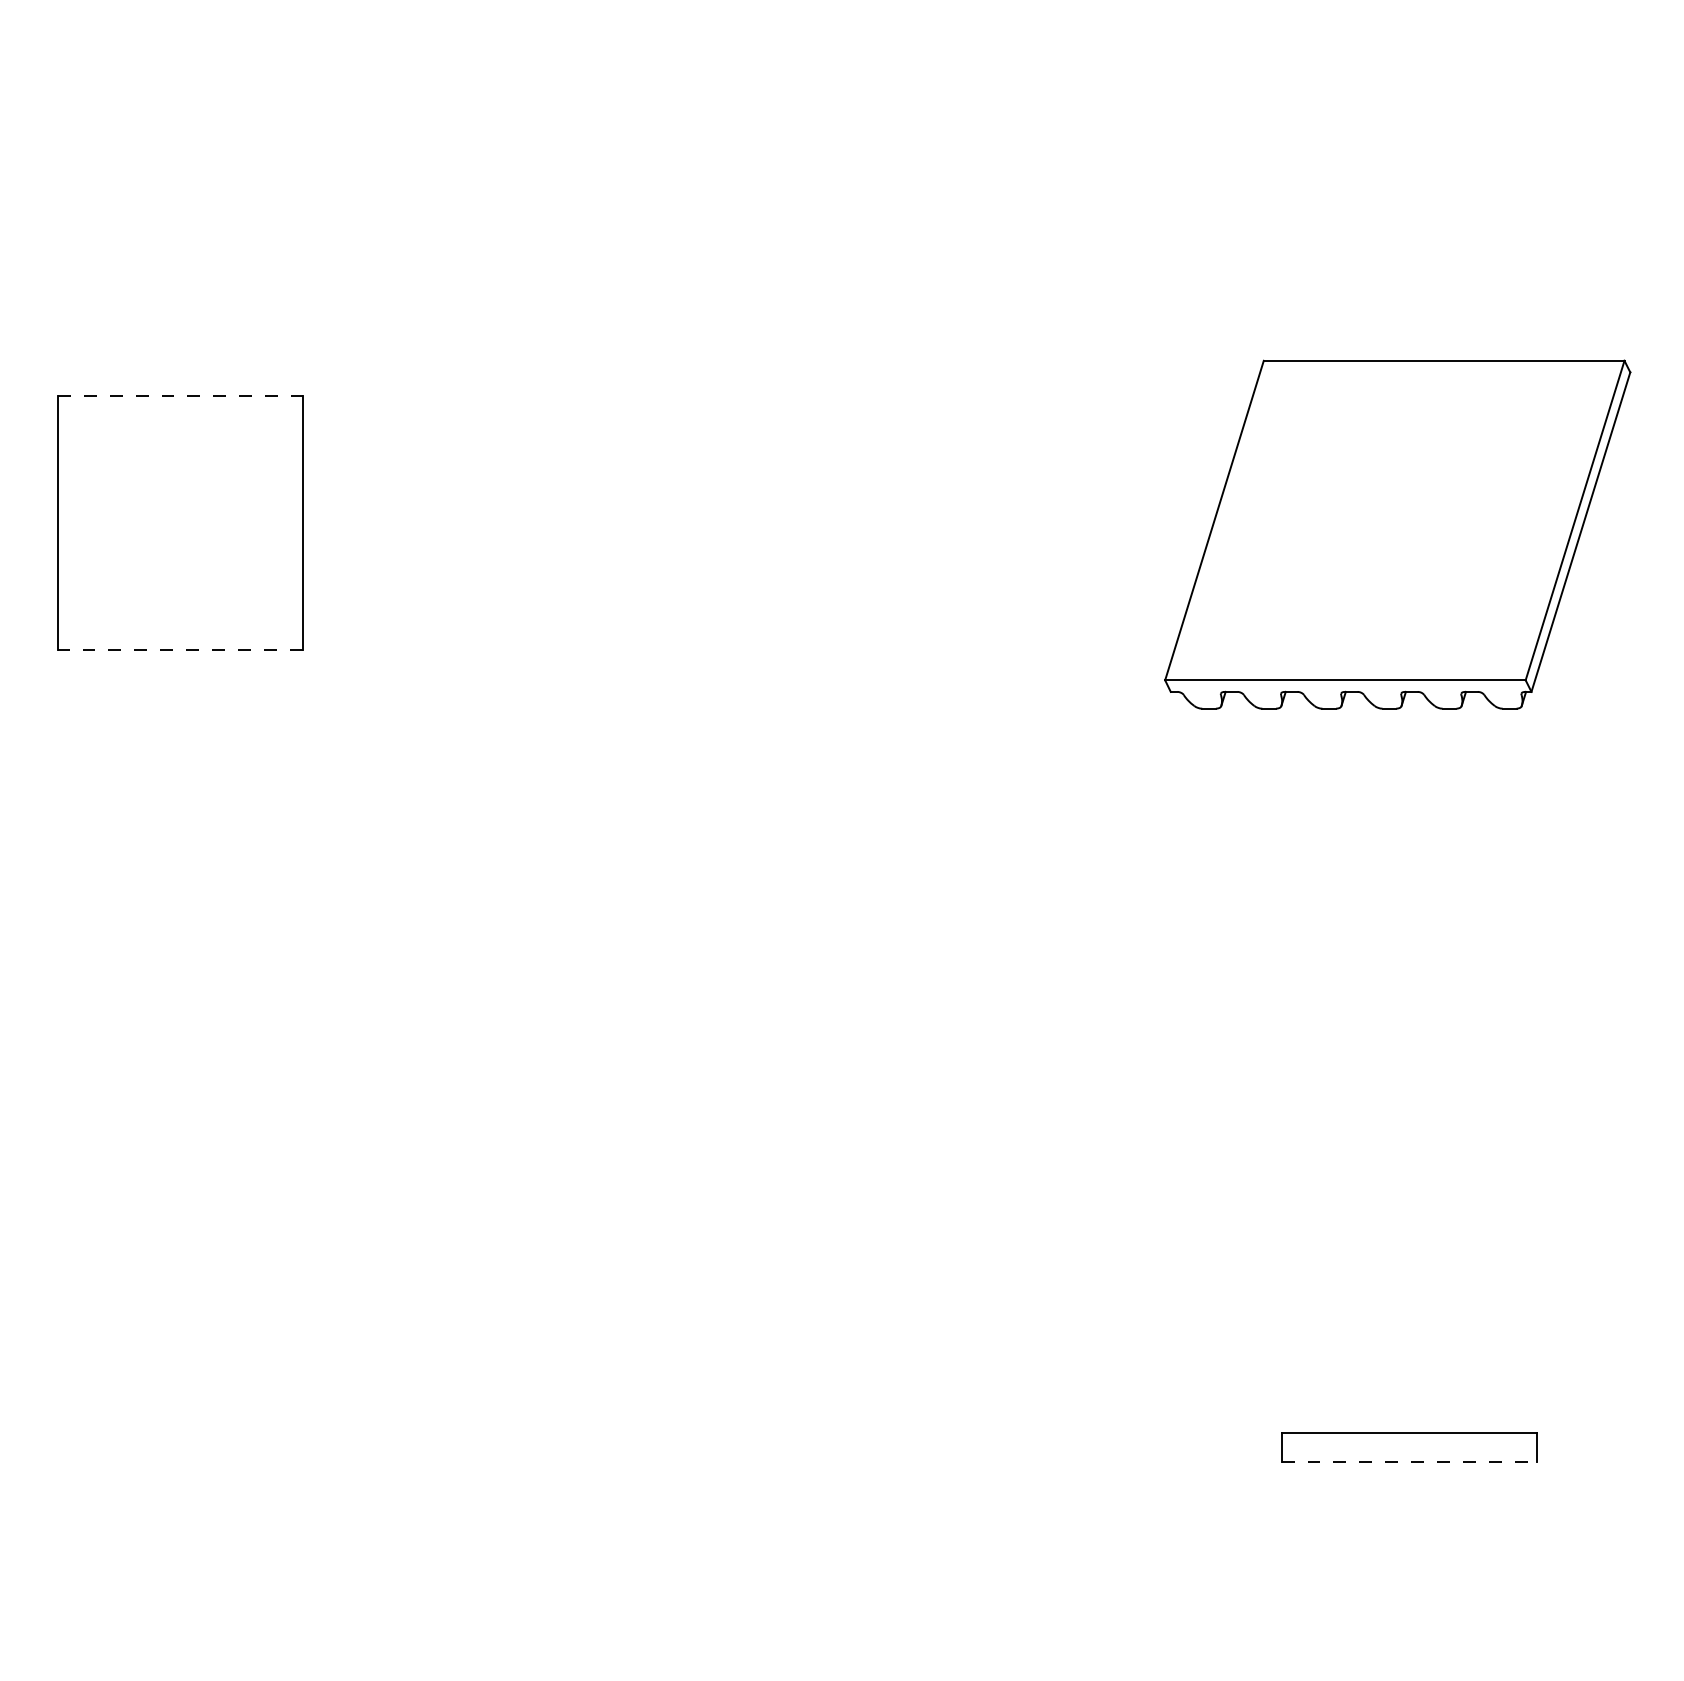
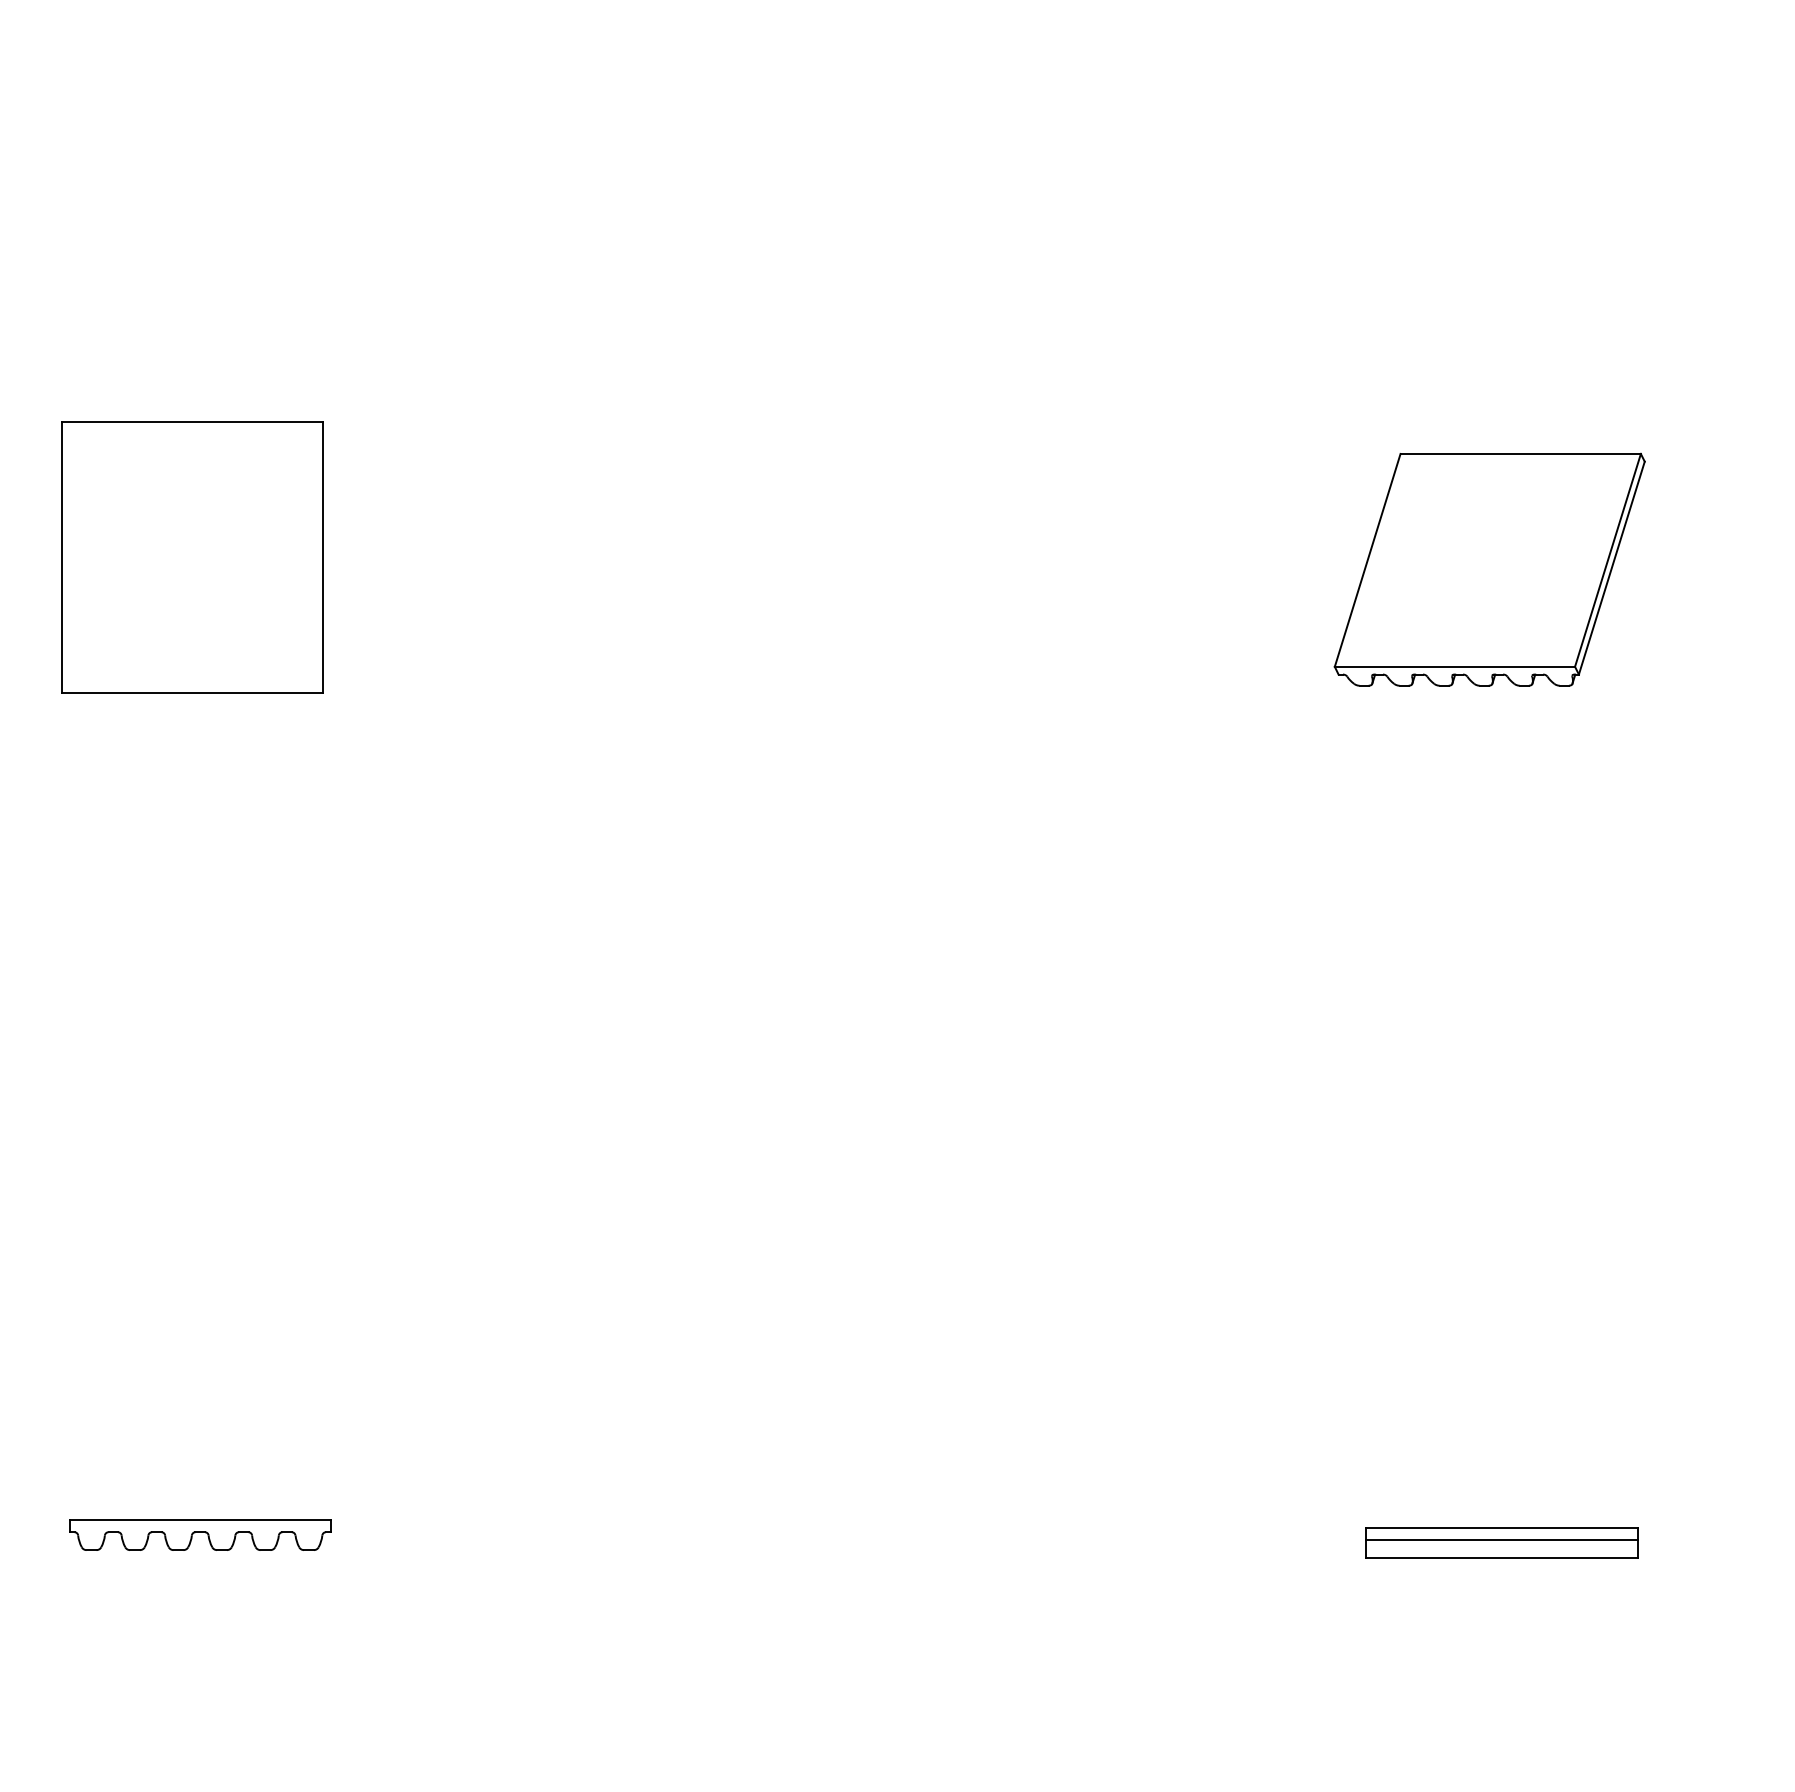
line: (180, 395) -> (192, 421), dashed -> solid
part: (1397, 534) -> (1489, 569), size x0.62
line: (179, 650) -> (191, 693), dashed -> solid
part: (188, 1439) -> (200, 1534), added
line: (1408, 1445) -> (1501, 1540), added
line: (1409, 1461) -> (1502, 1558), dashed -> solid

